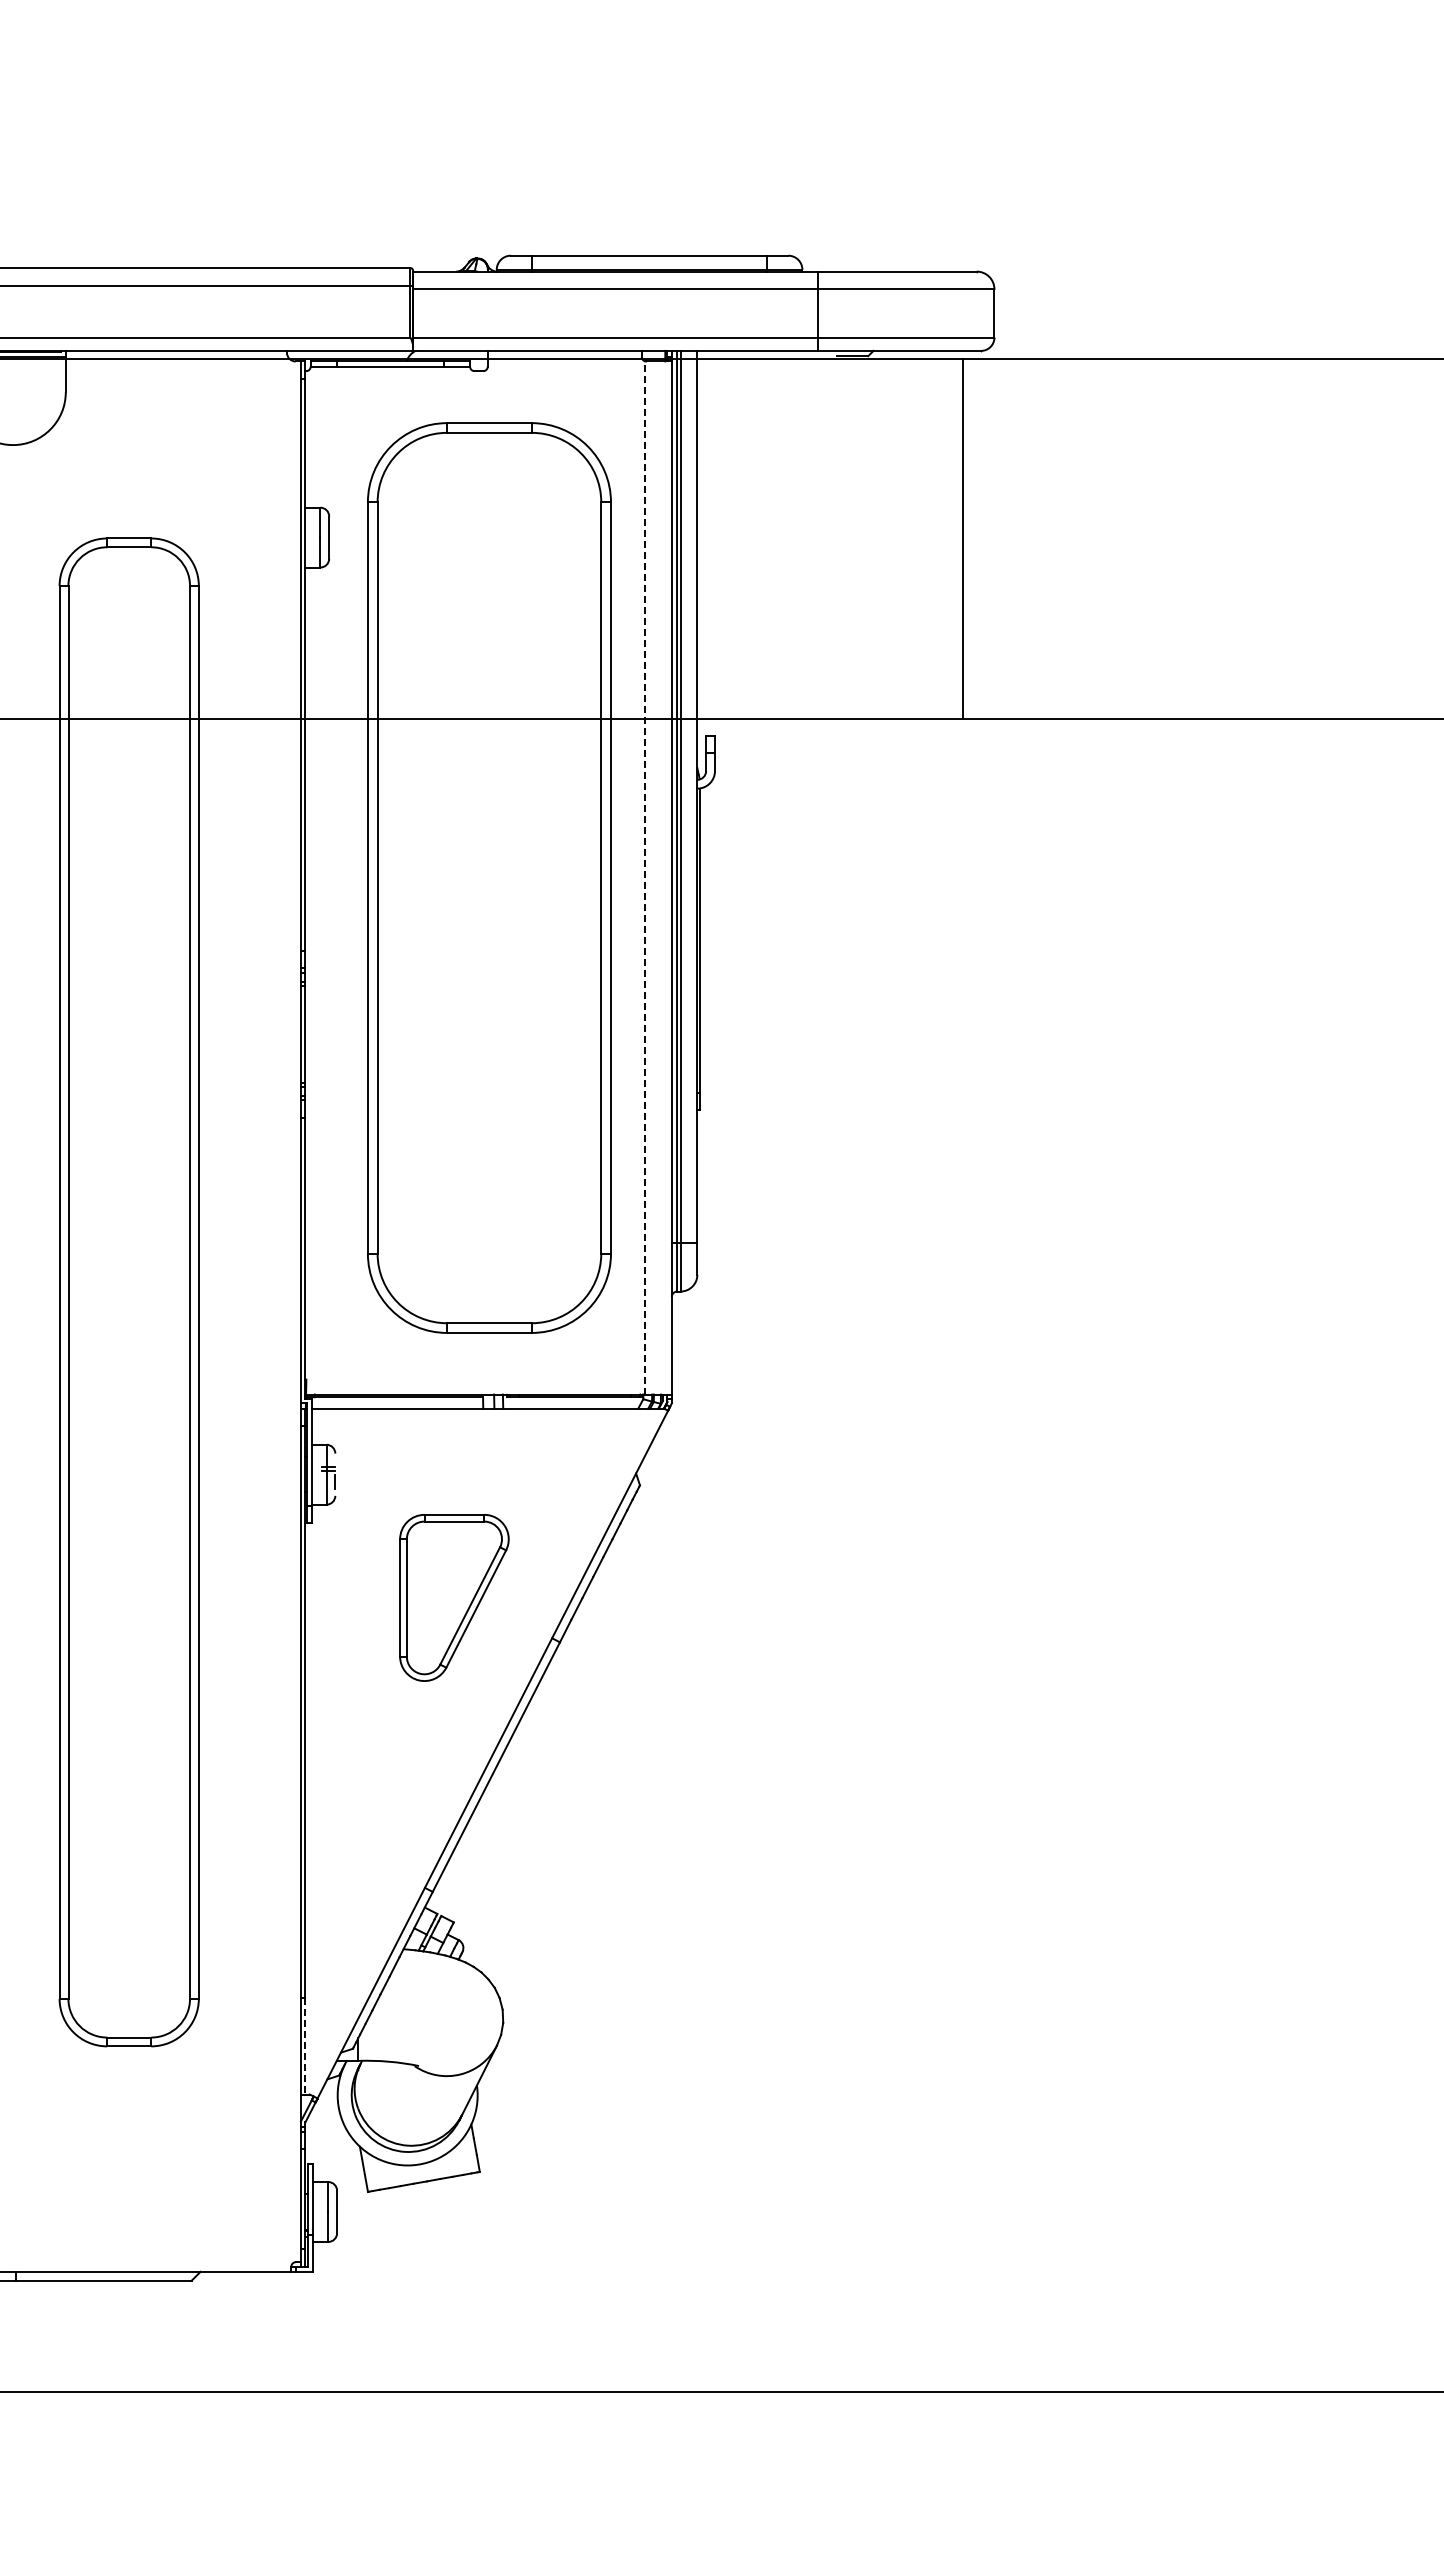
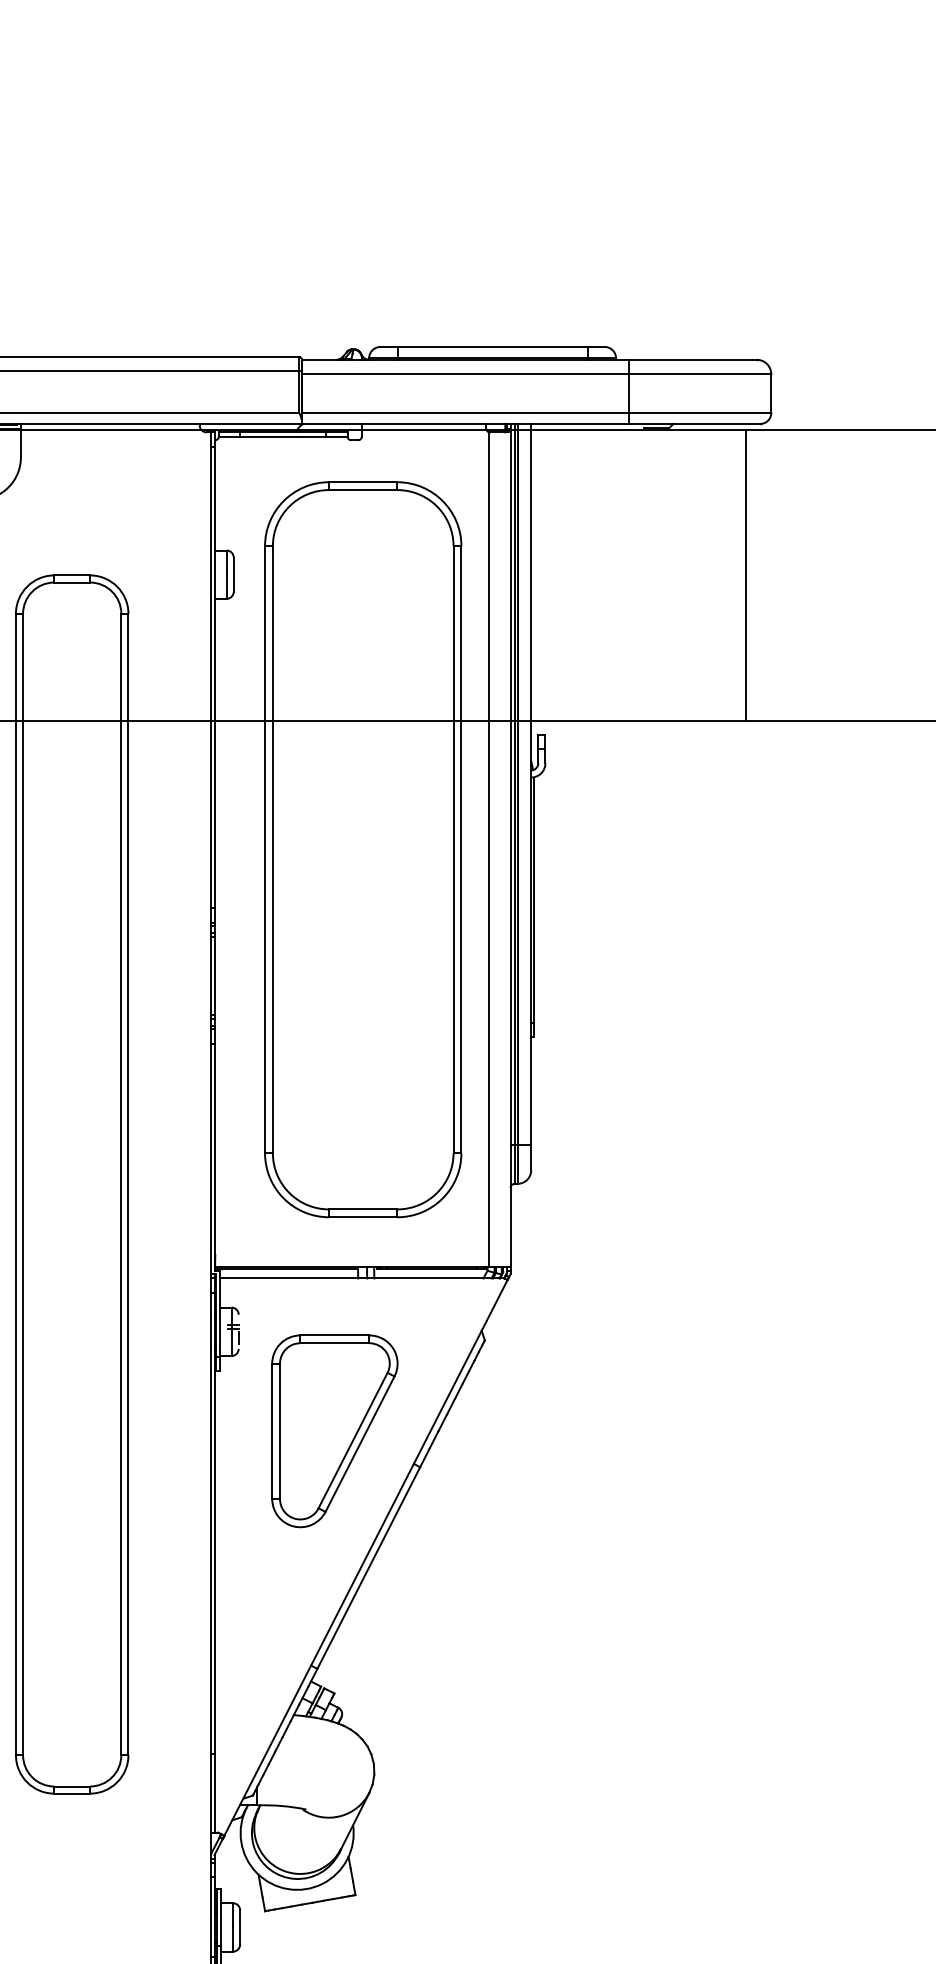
line: (645, 877) -> (489, 849), dashed -> solid
part: (454, 1597) -> (334, 1430), size x1.43
line: (305, 2046) -> (214, 1793), dashed -> solid

